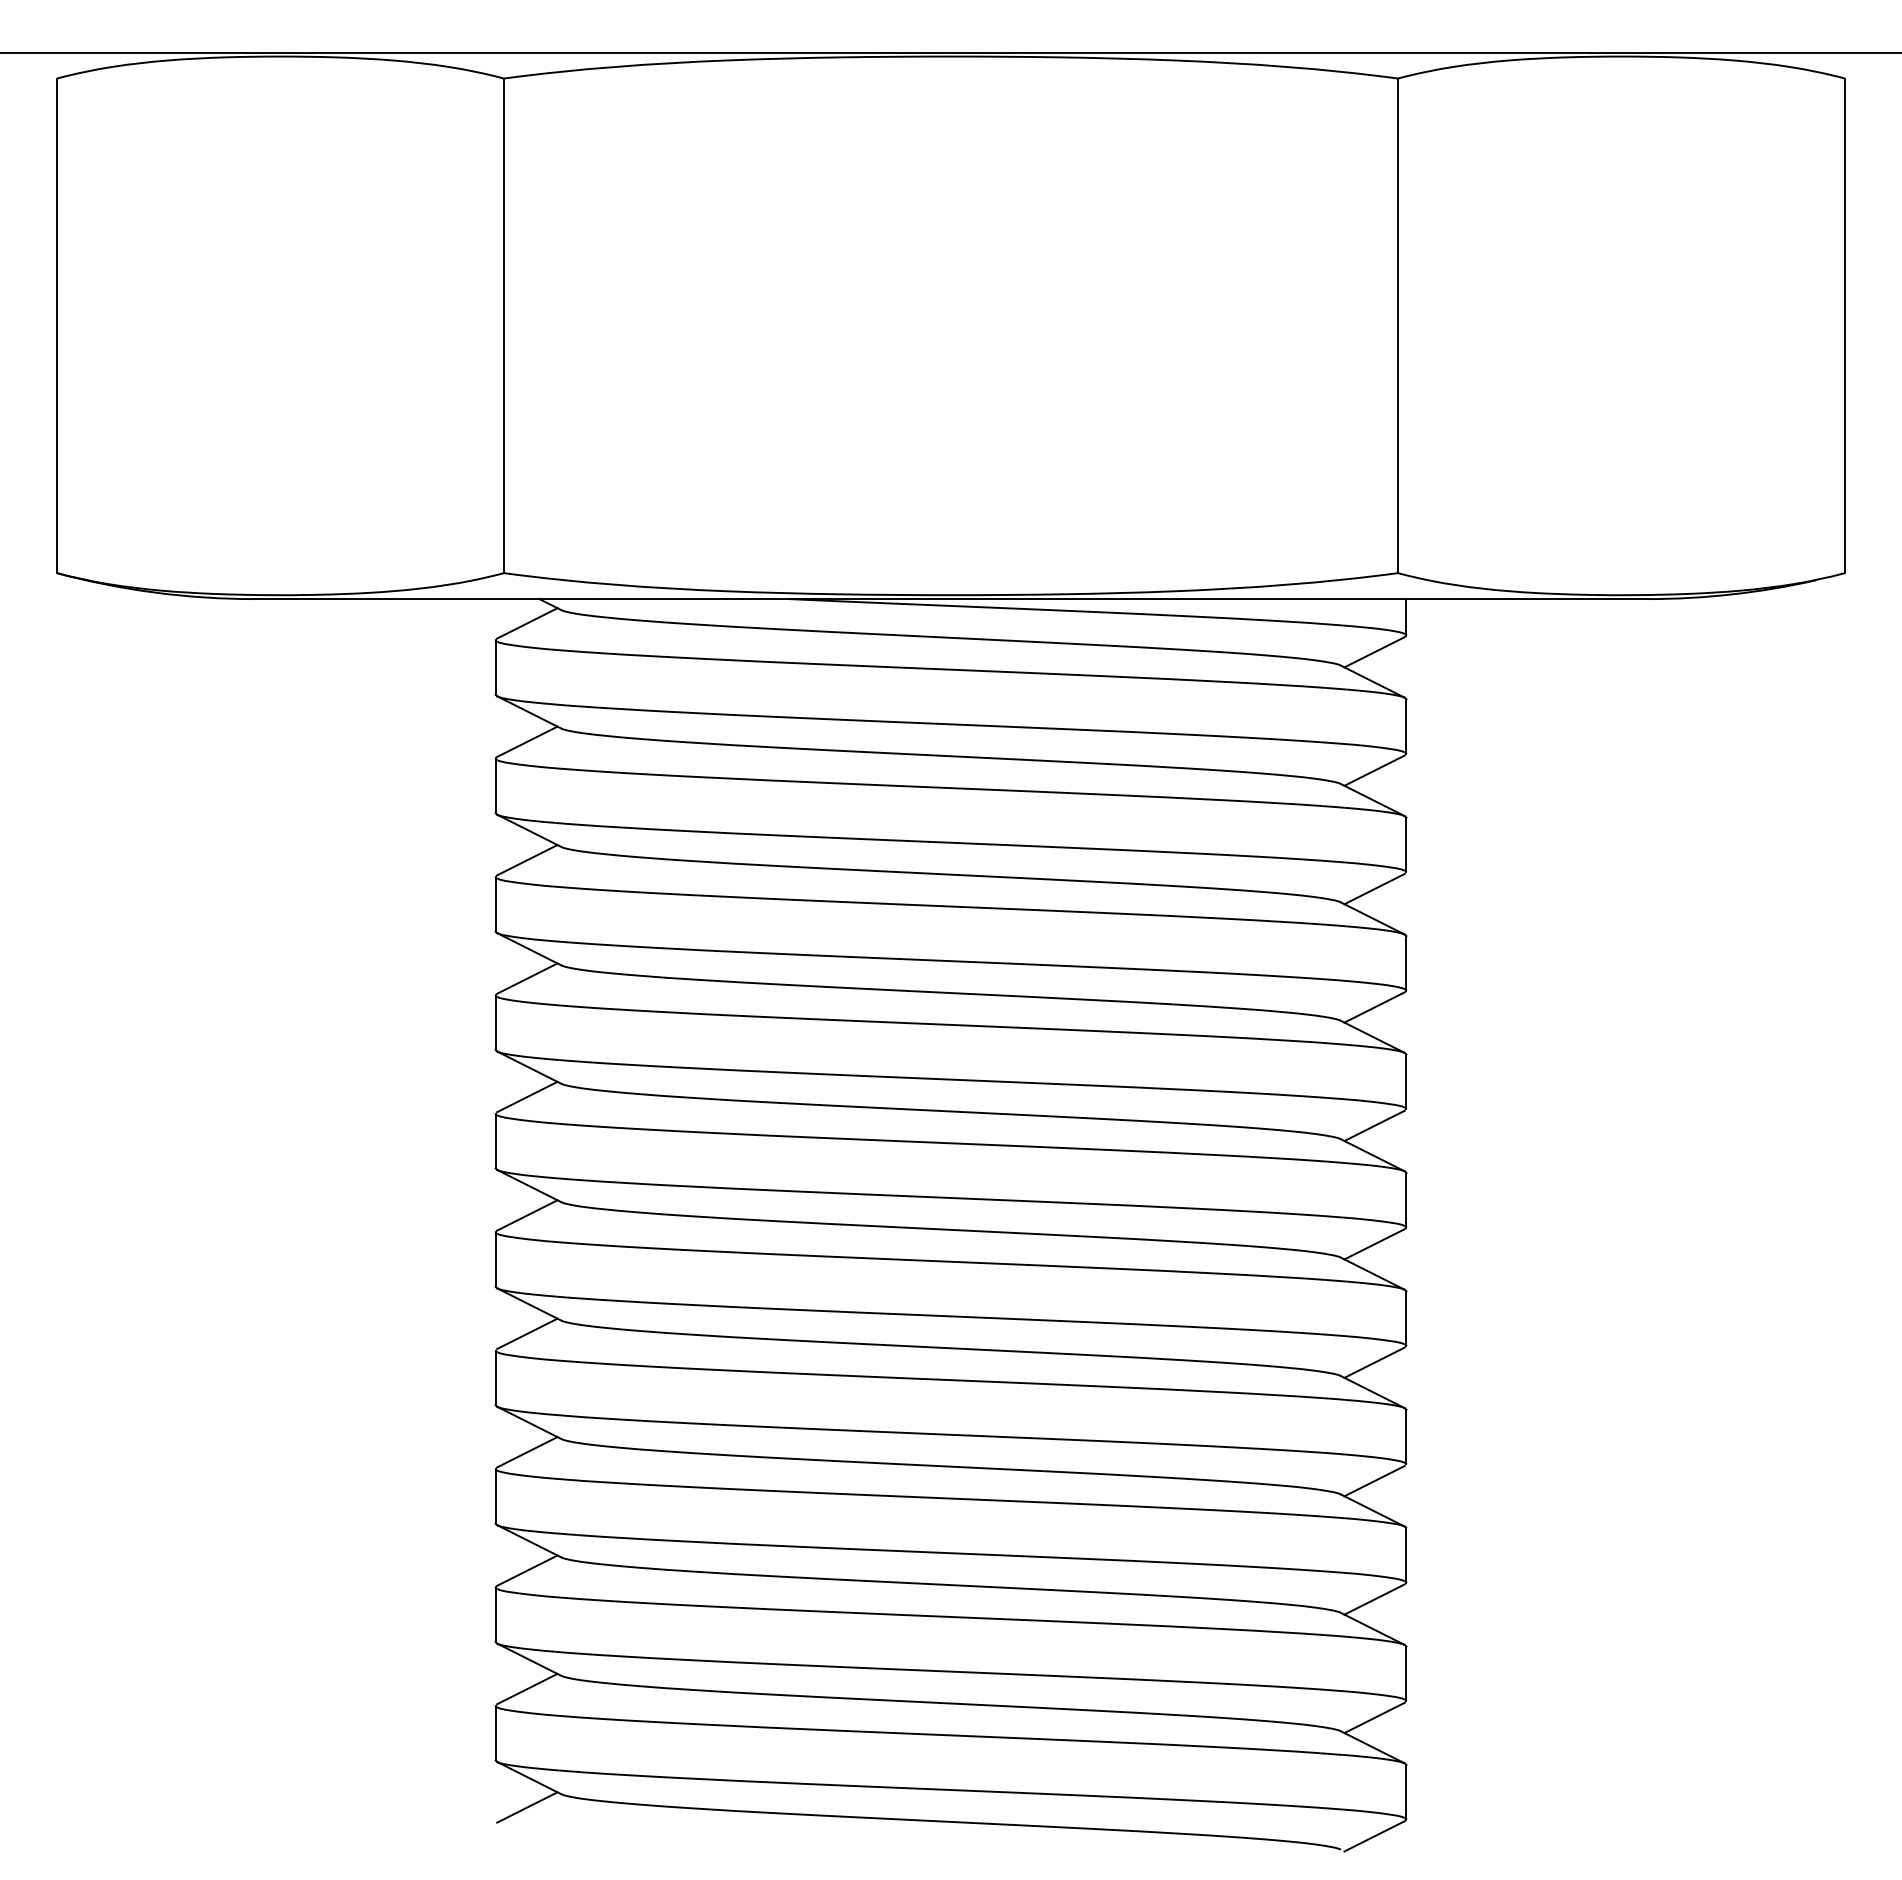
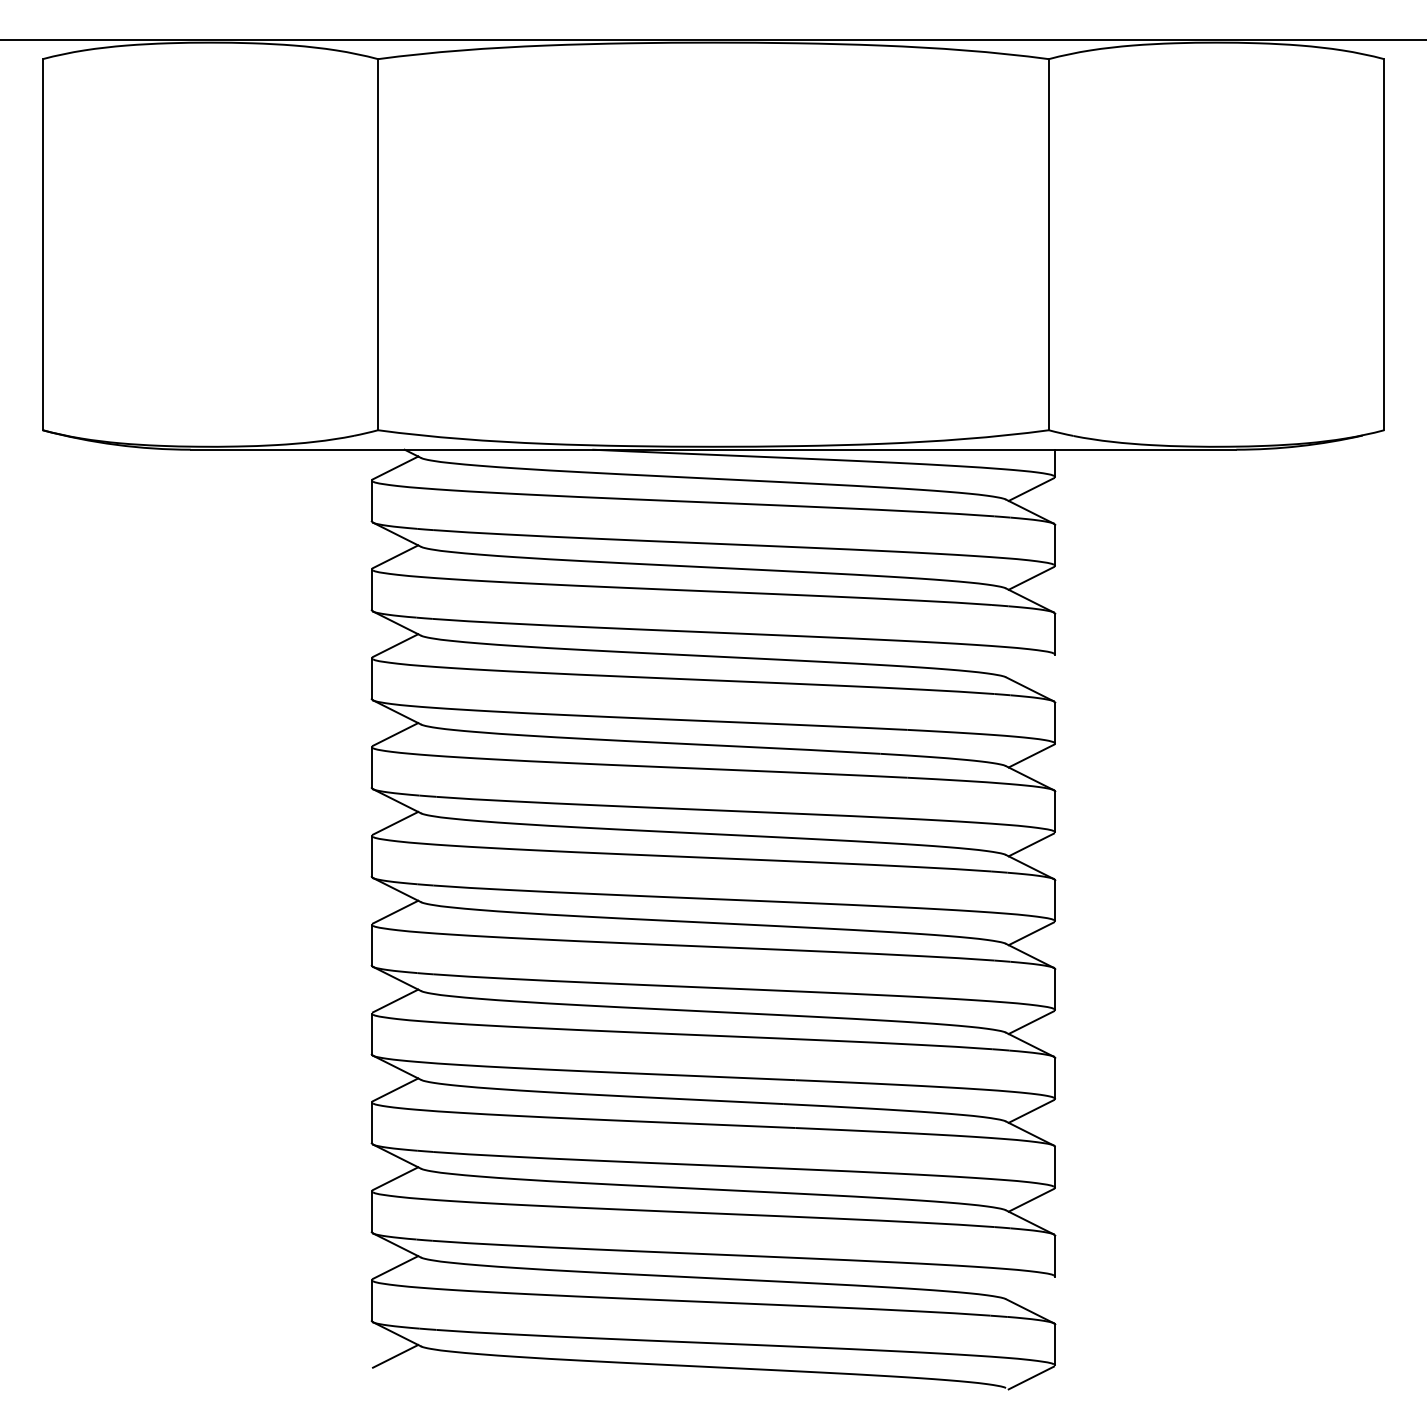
line: (1374, 888) -> (1031, 666), removed
line: (1374, 1717) -> (1031, 1288), removed

